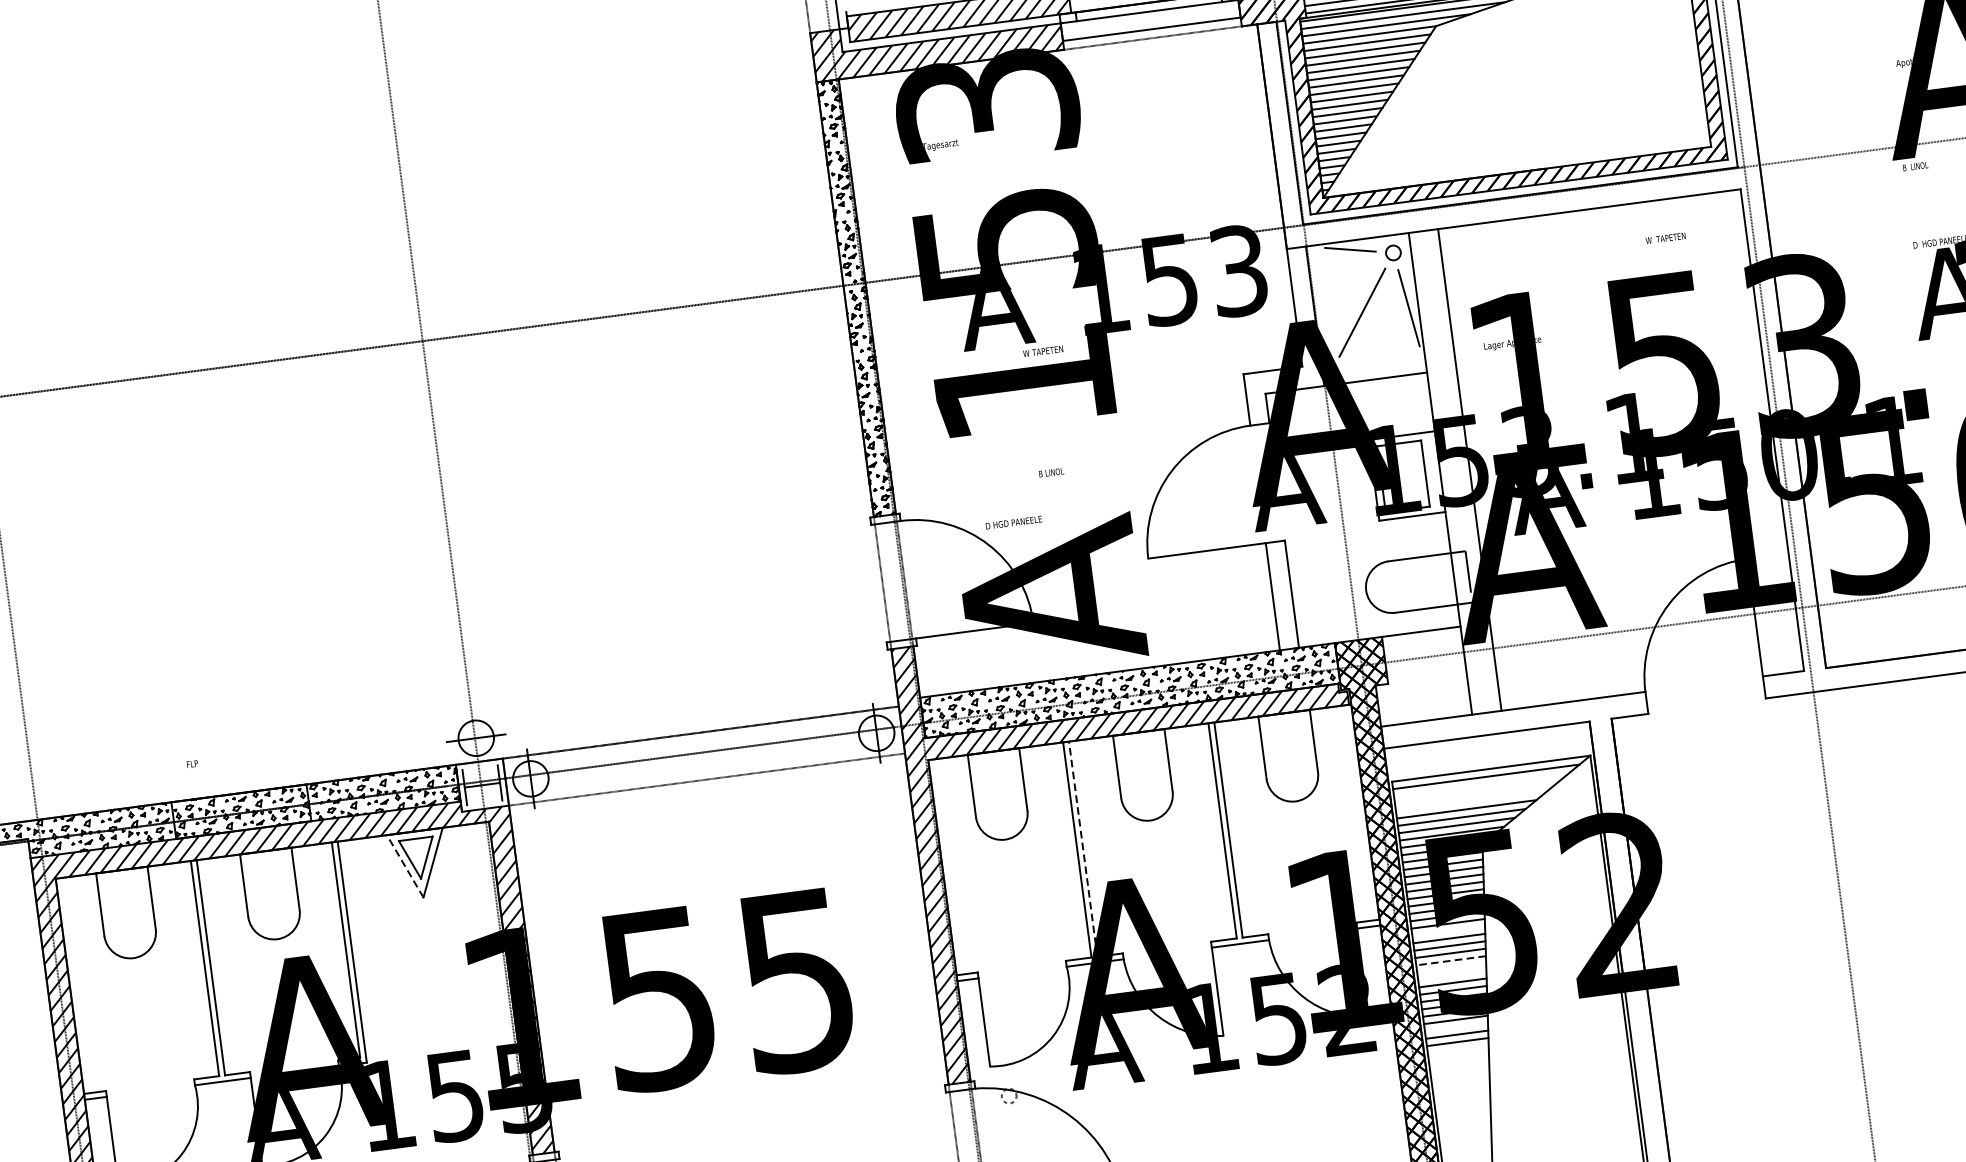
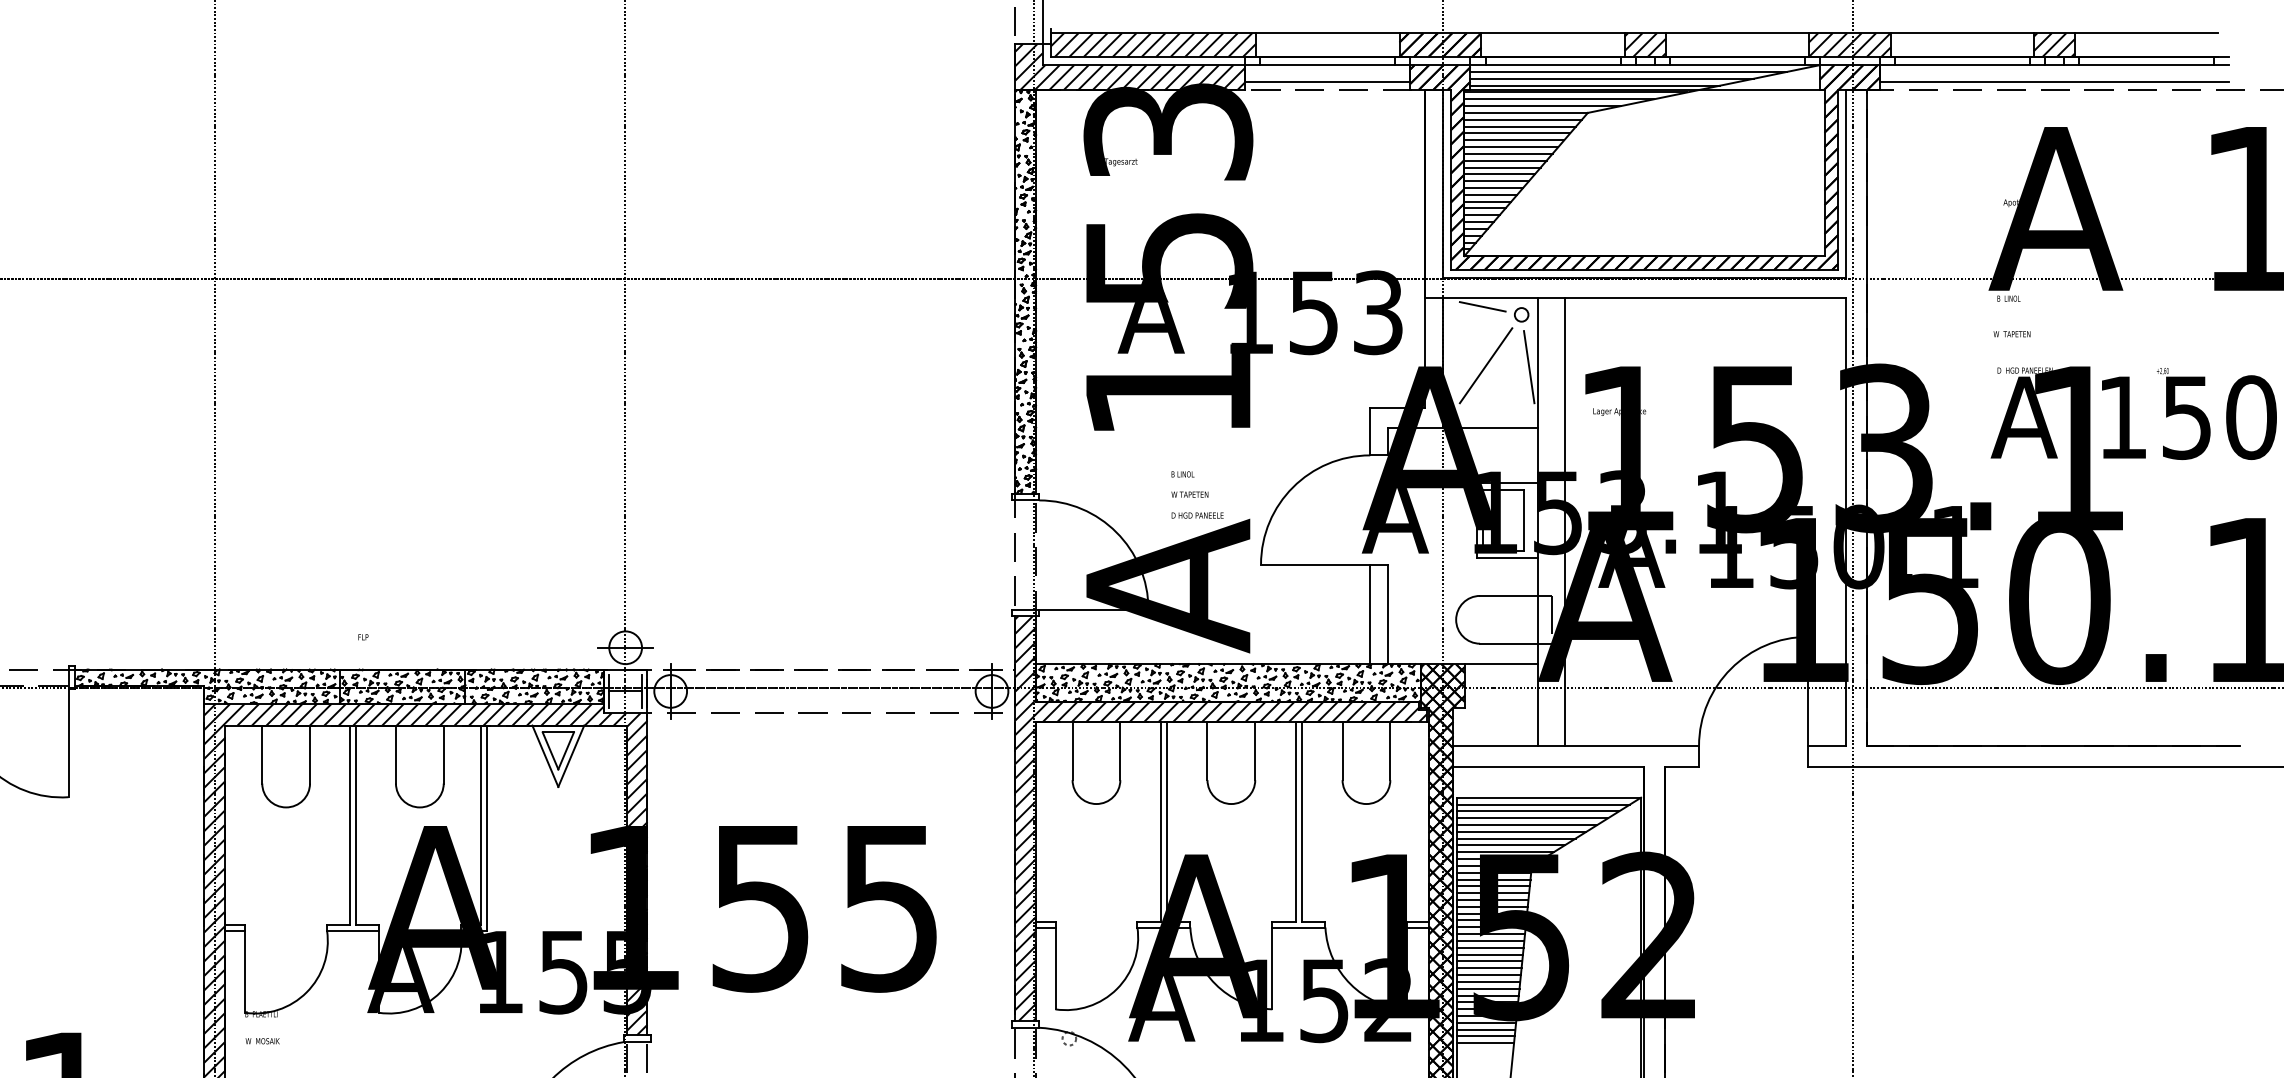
text: (1665, 238) -> (2011, 334), moved
text: (1042, 351) -> (1189, 494), moved
text: (1013, 522) -> (1197, 515), moved
line: (1480, 785) -> (1537, 811), added
line: (1476, 793) -> (1532, 818), added
line: (1470, 800) -> (1526, 824), added
line: (1083, 849) -> (1166, 822), dashed -> solid
line: (405, 865) -> (545, 755), dashed -> solid
line: (1448, 930) -> (1490, 940), added
line: (1450, 961) -> (1488, 968), dashed -> solid
line: (1451, 968) -> (1488, 975), added
line: (1452, 975) -> (1488, 981), added
line: (1455, 1027) -> (1485, 1029), added

